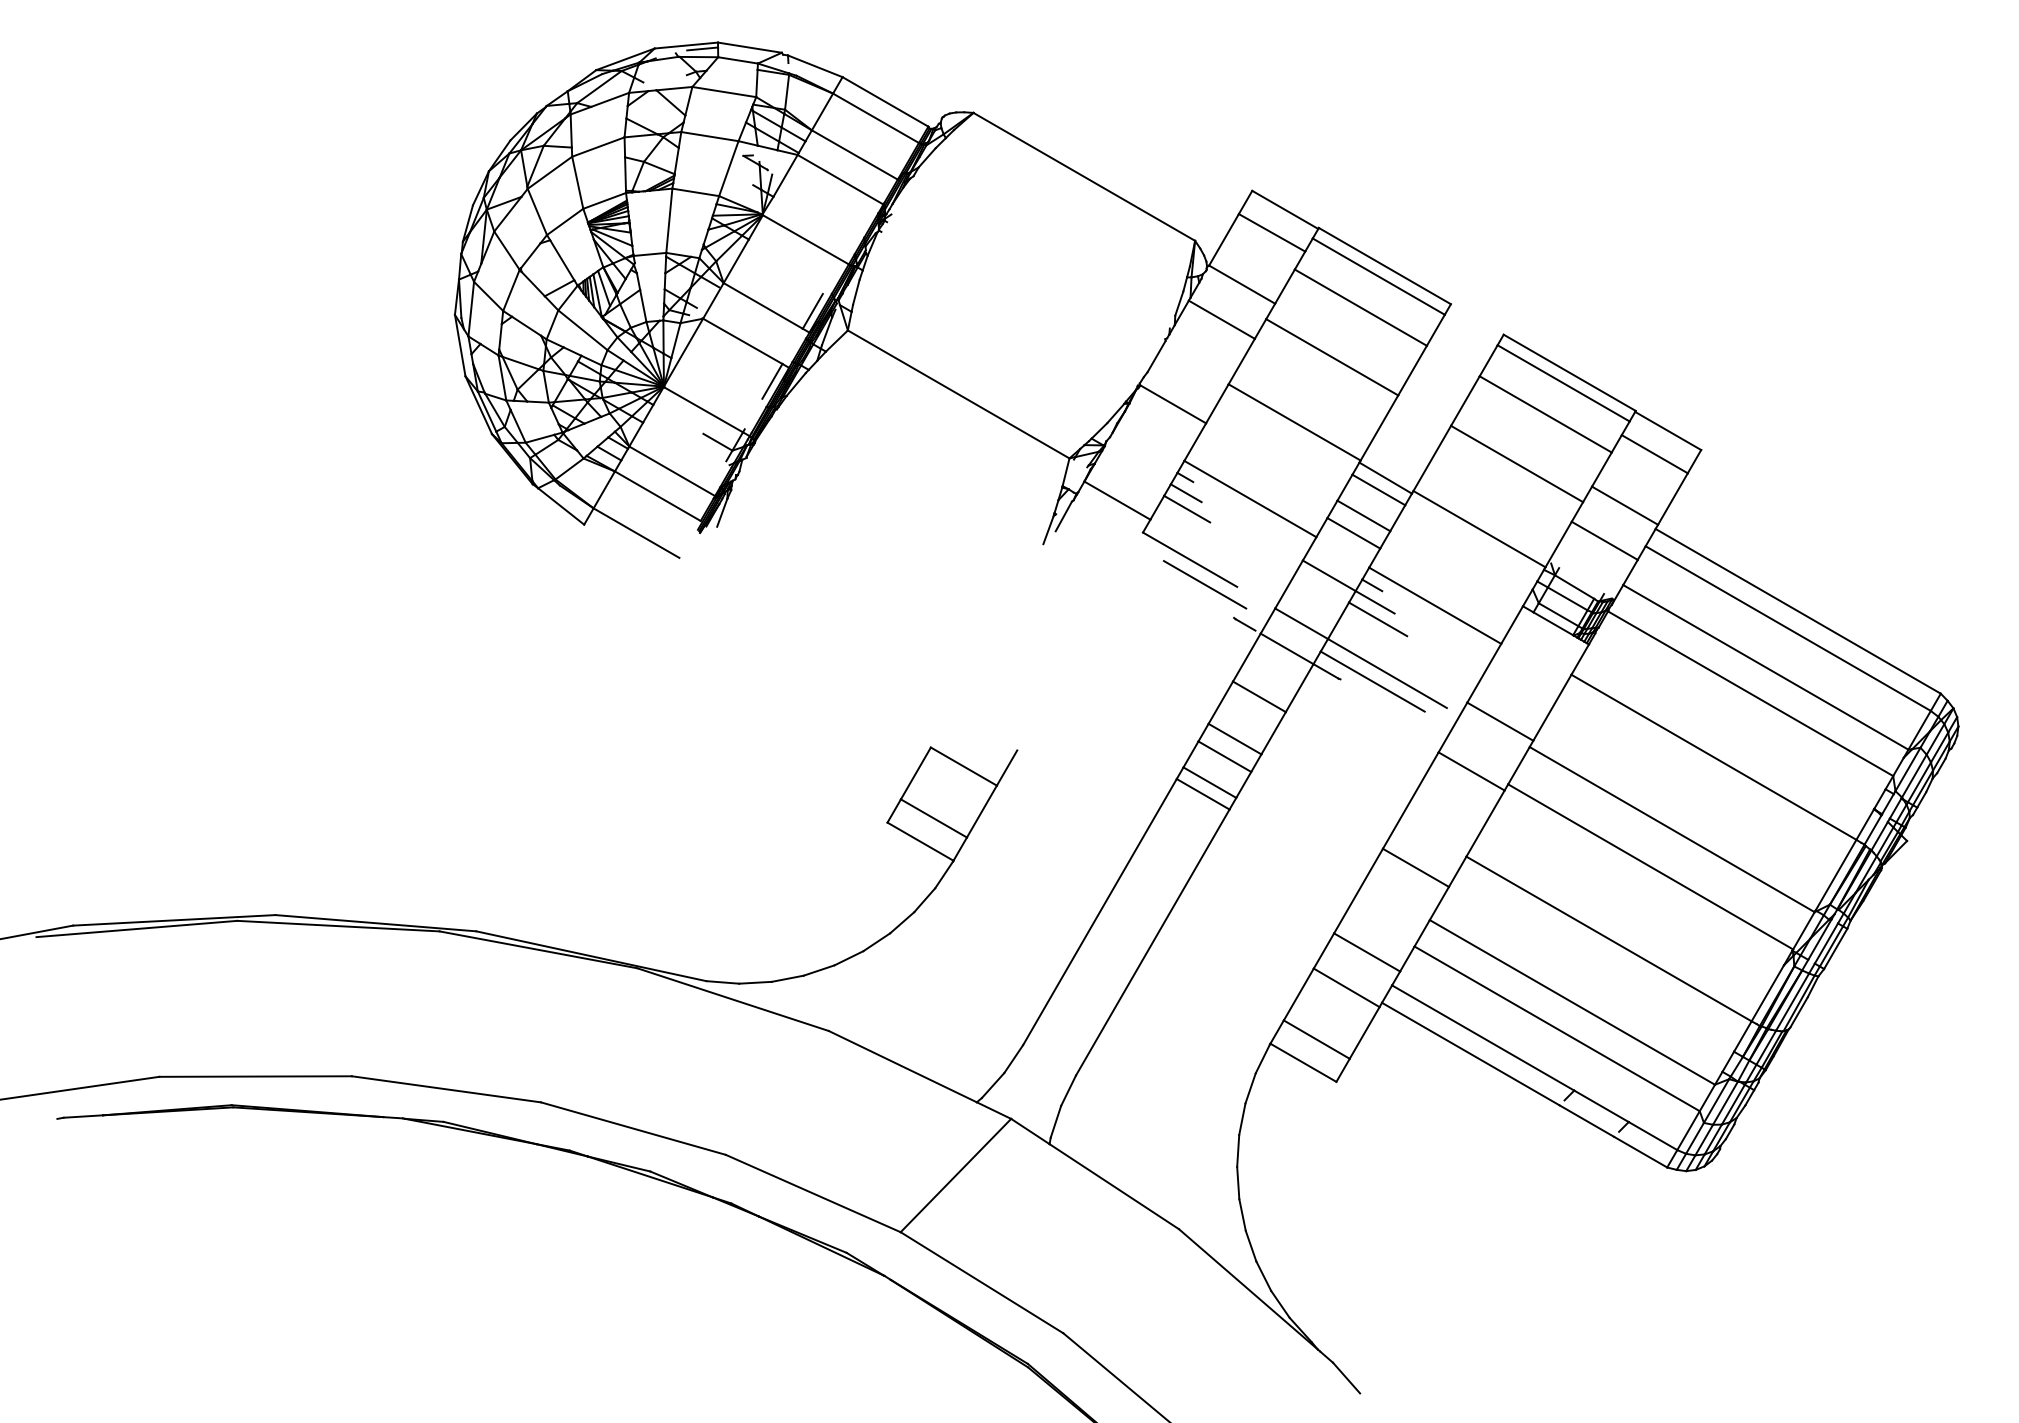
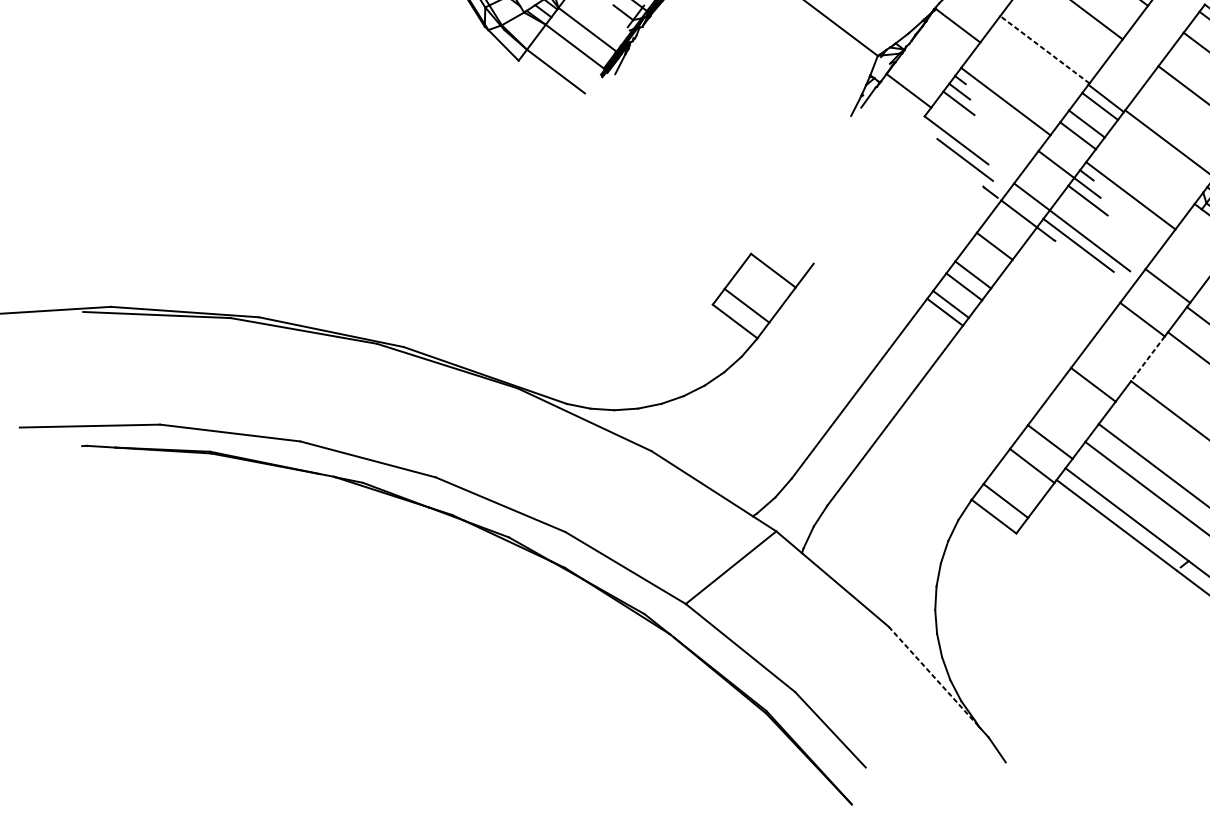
line: (1294, 422) -> (1044, 49), solid -> dashed
line: (1485, 824) -> (1147, 359), solid -> dashed
line: (1248, 1289) -> (933, 676), solid -> dashed

